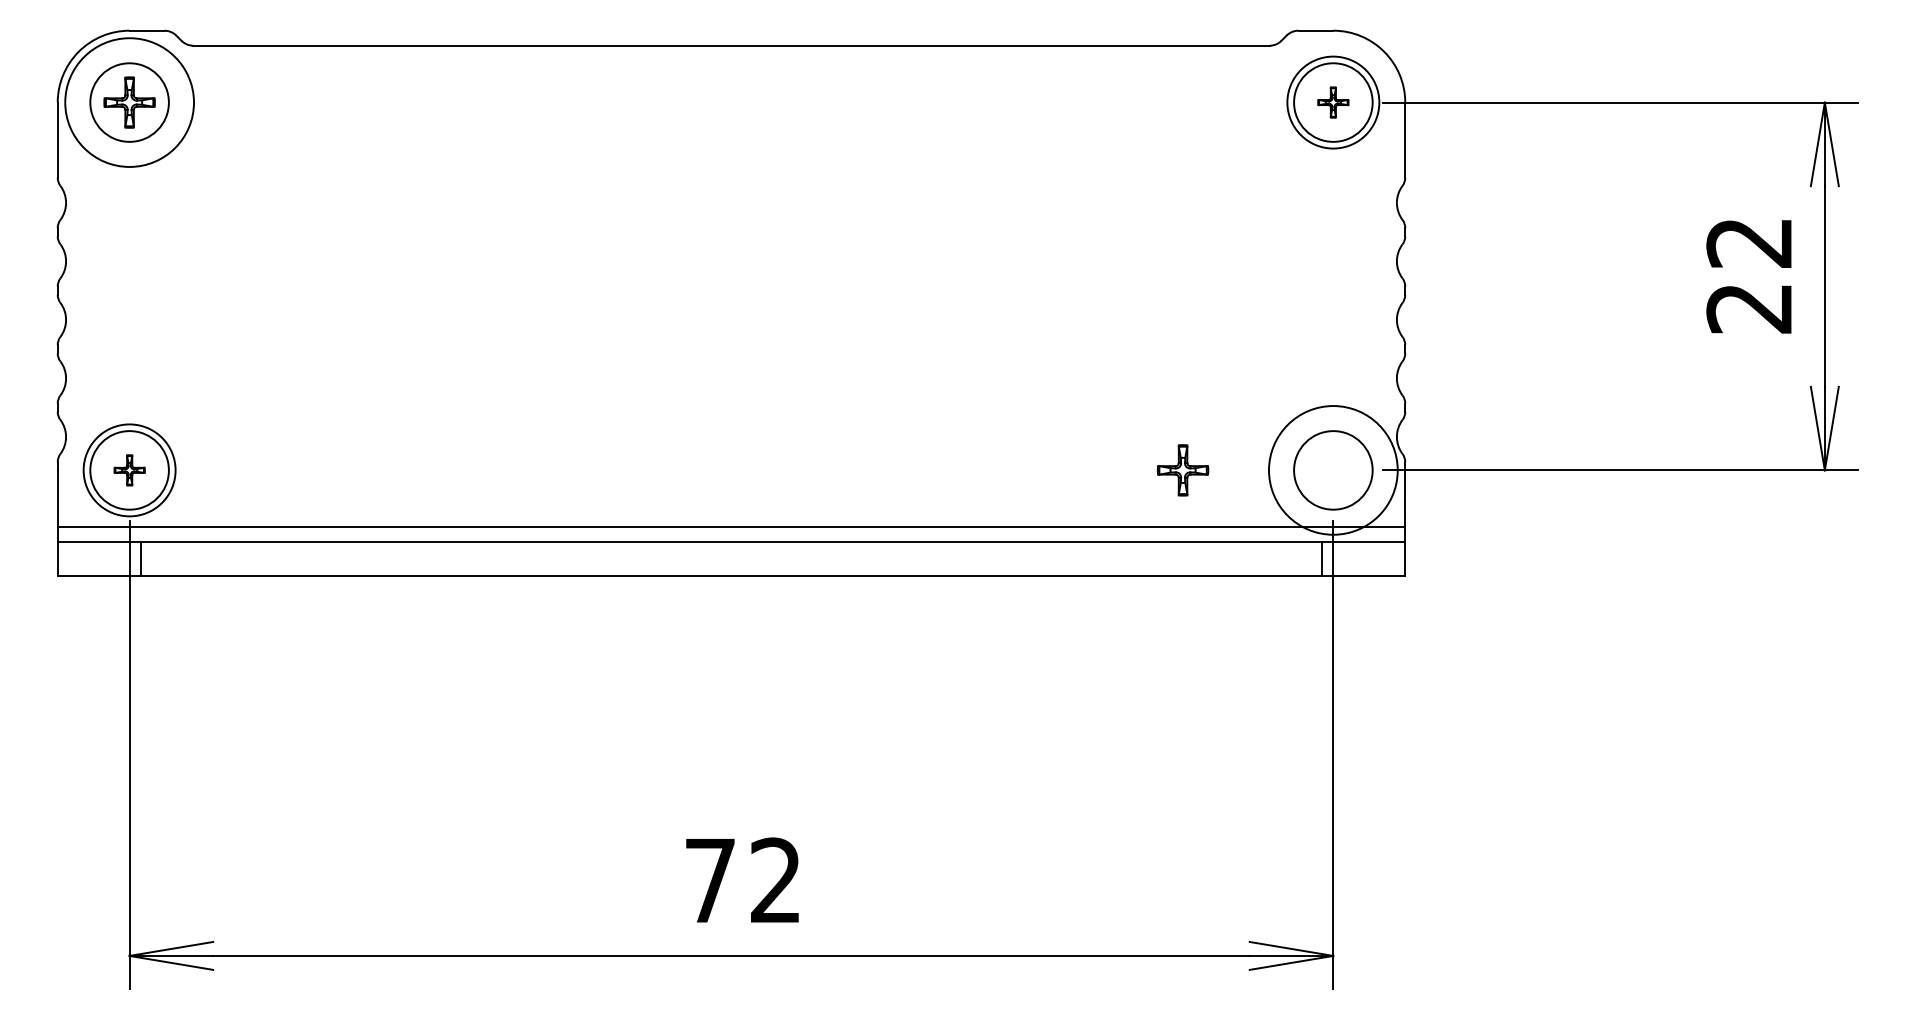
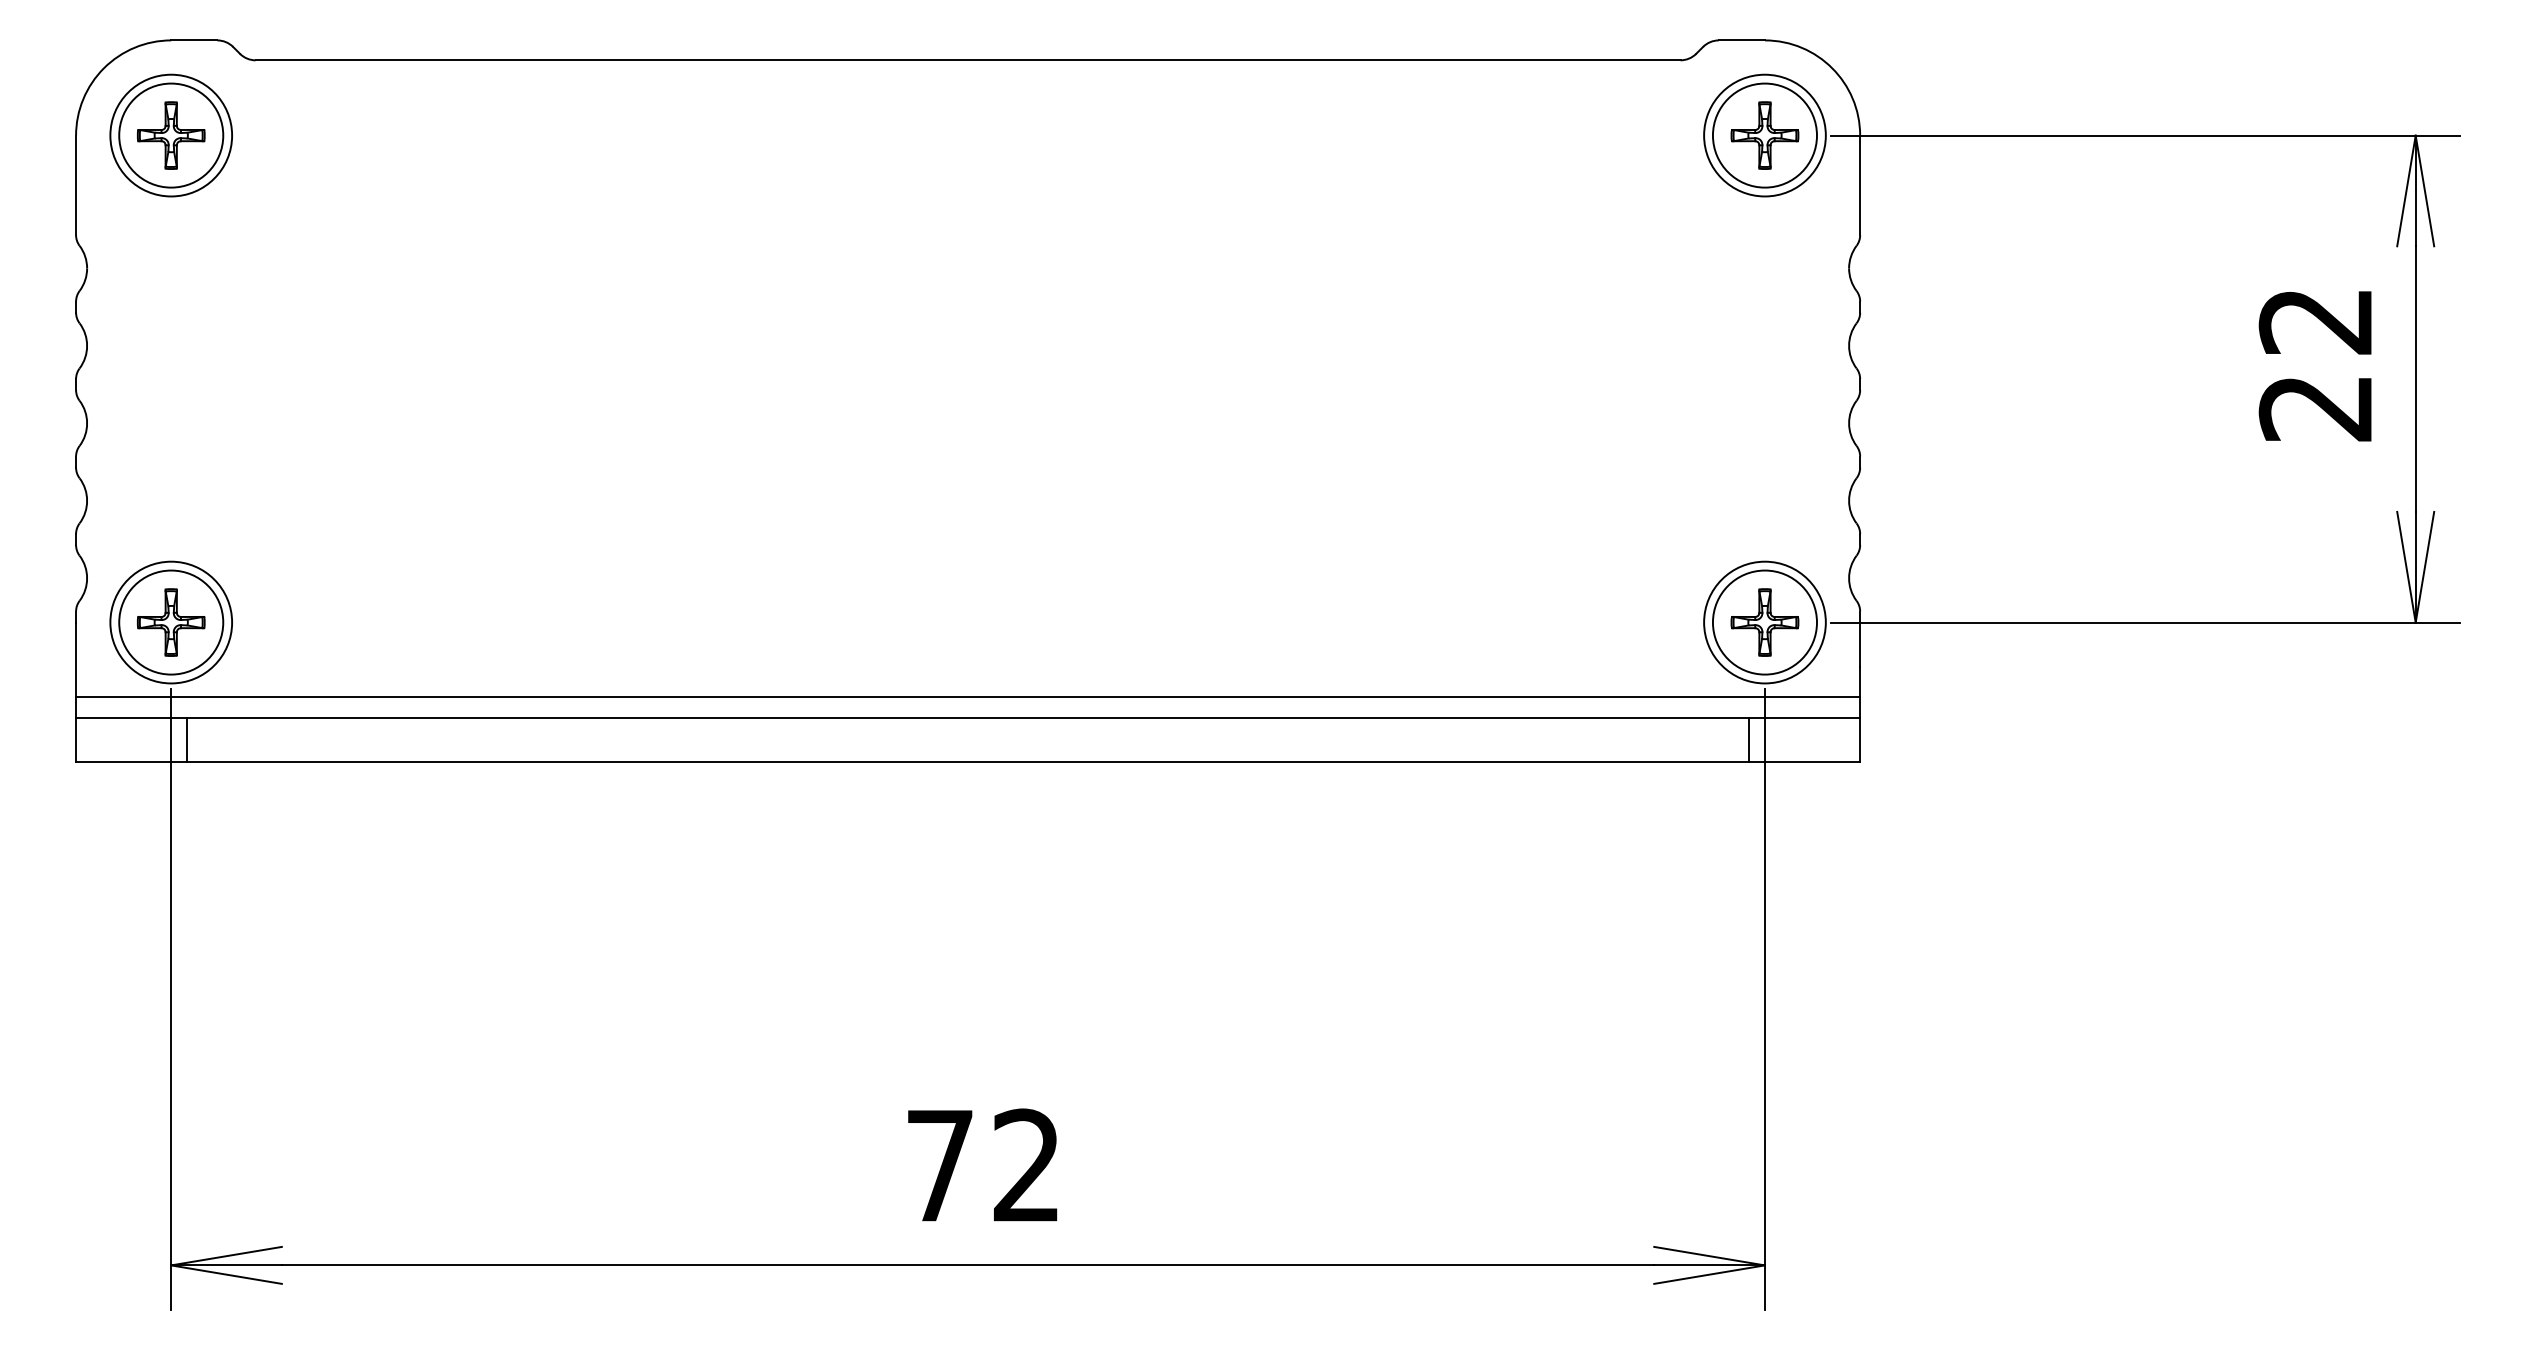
circle: (129, 102) -> (171, 135), size x0.71
part: (1333, 102) -> (1764, 135), size x1.67
part: (129, 470) -> (171, 622), size x1.67
part: (1182, 470) -> (1764, 622), moved
circle: (1333, 470) -> (1764, 622), size x0.71

